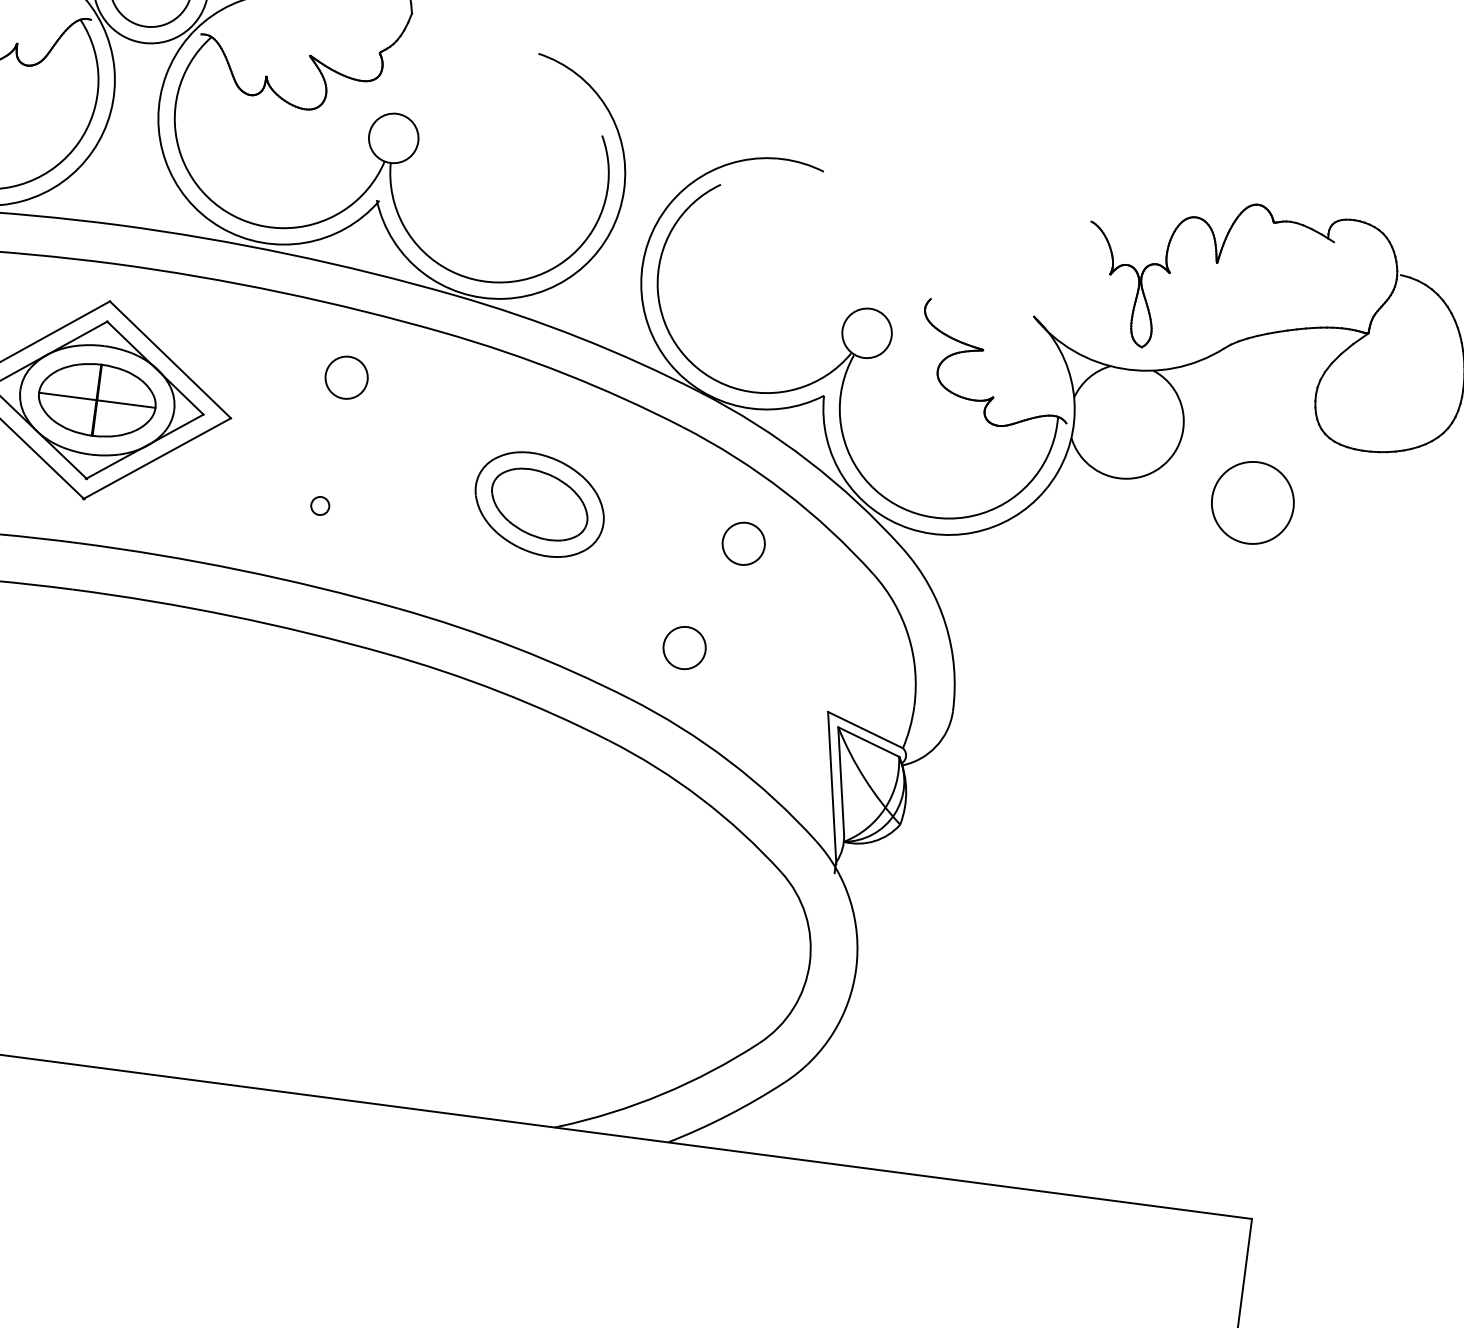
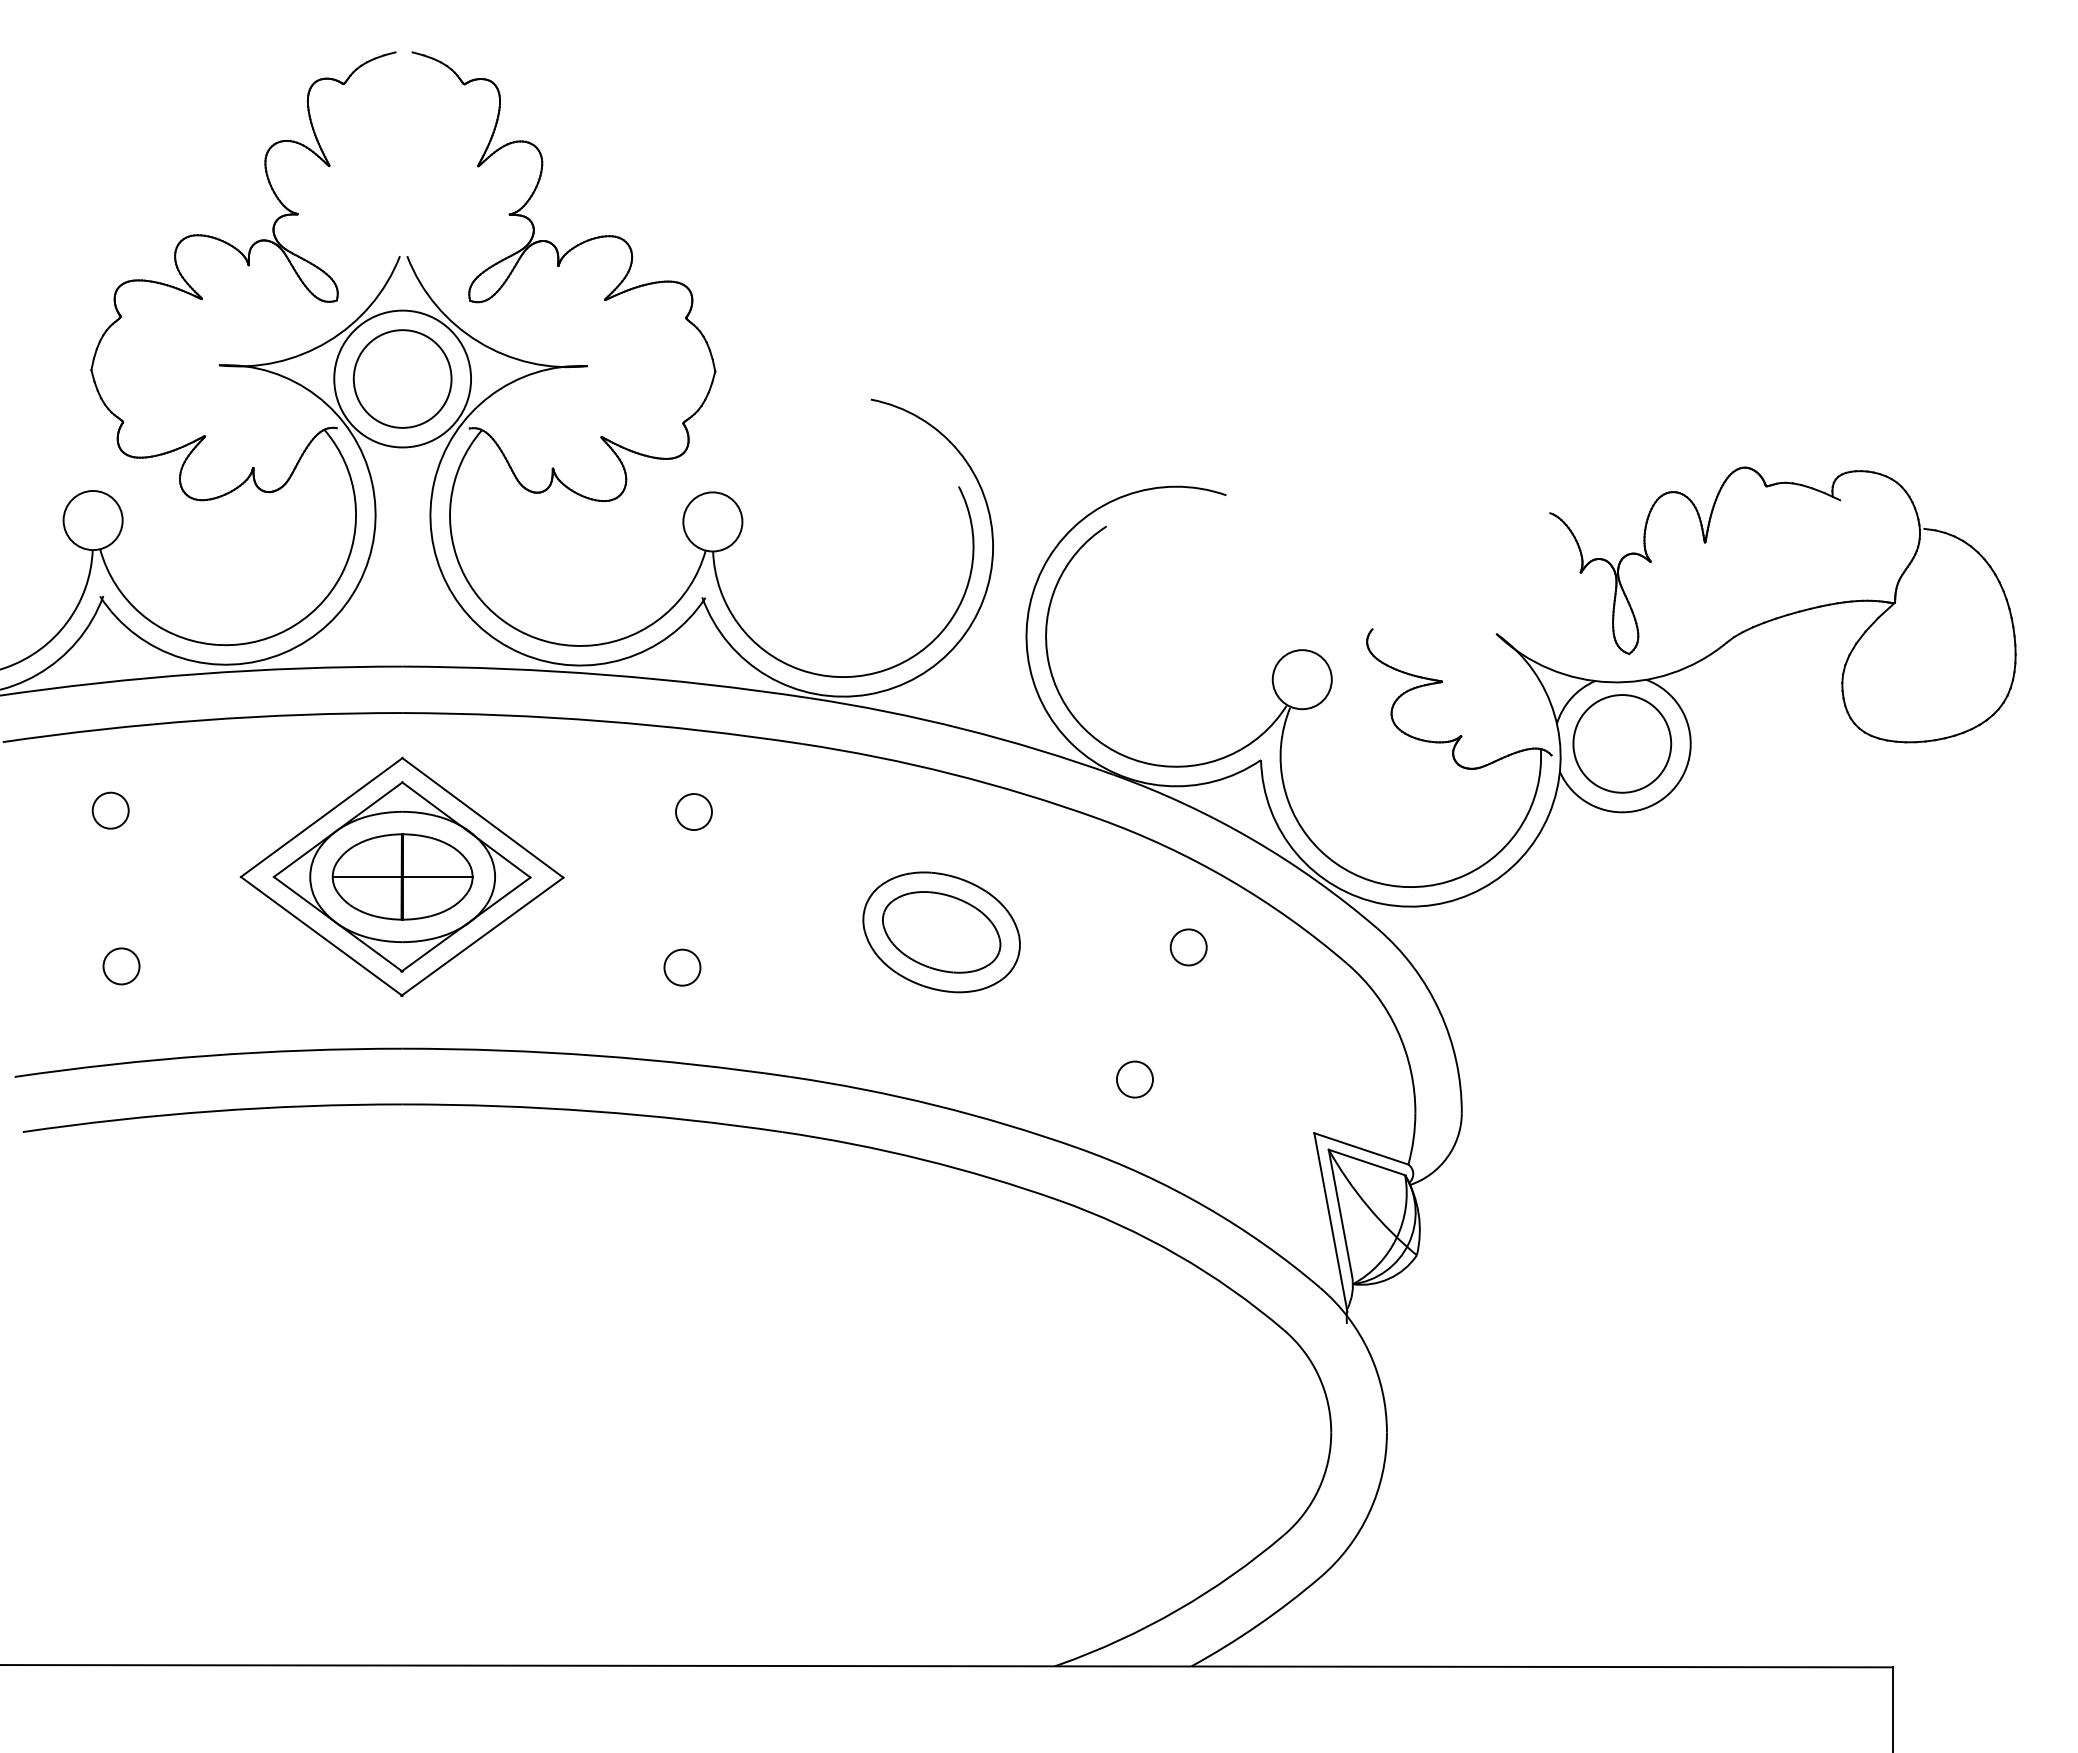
circle: (346, 377) -> (693, 811), size x0.71
circle: (1253, 502) -> (1622, 743), moved
circle: (320, 505) -> (682, 967), size x1.67
circle: (743, 543) -> (1188, 947), size x0.71
circle: (684, 647) -> (1134, 1079), size x0.71

